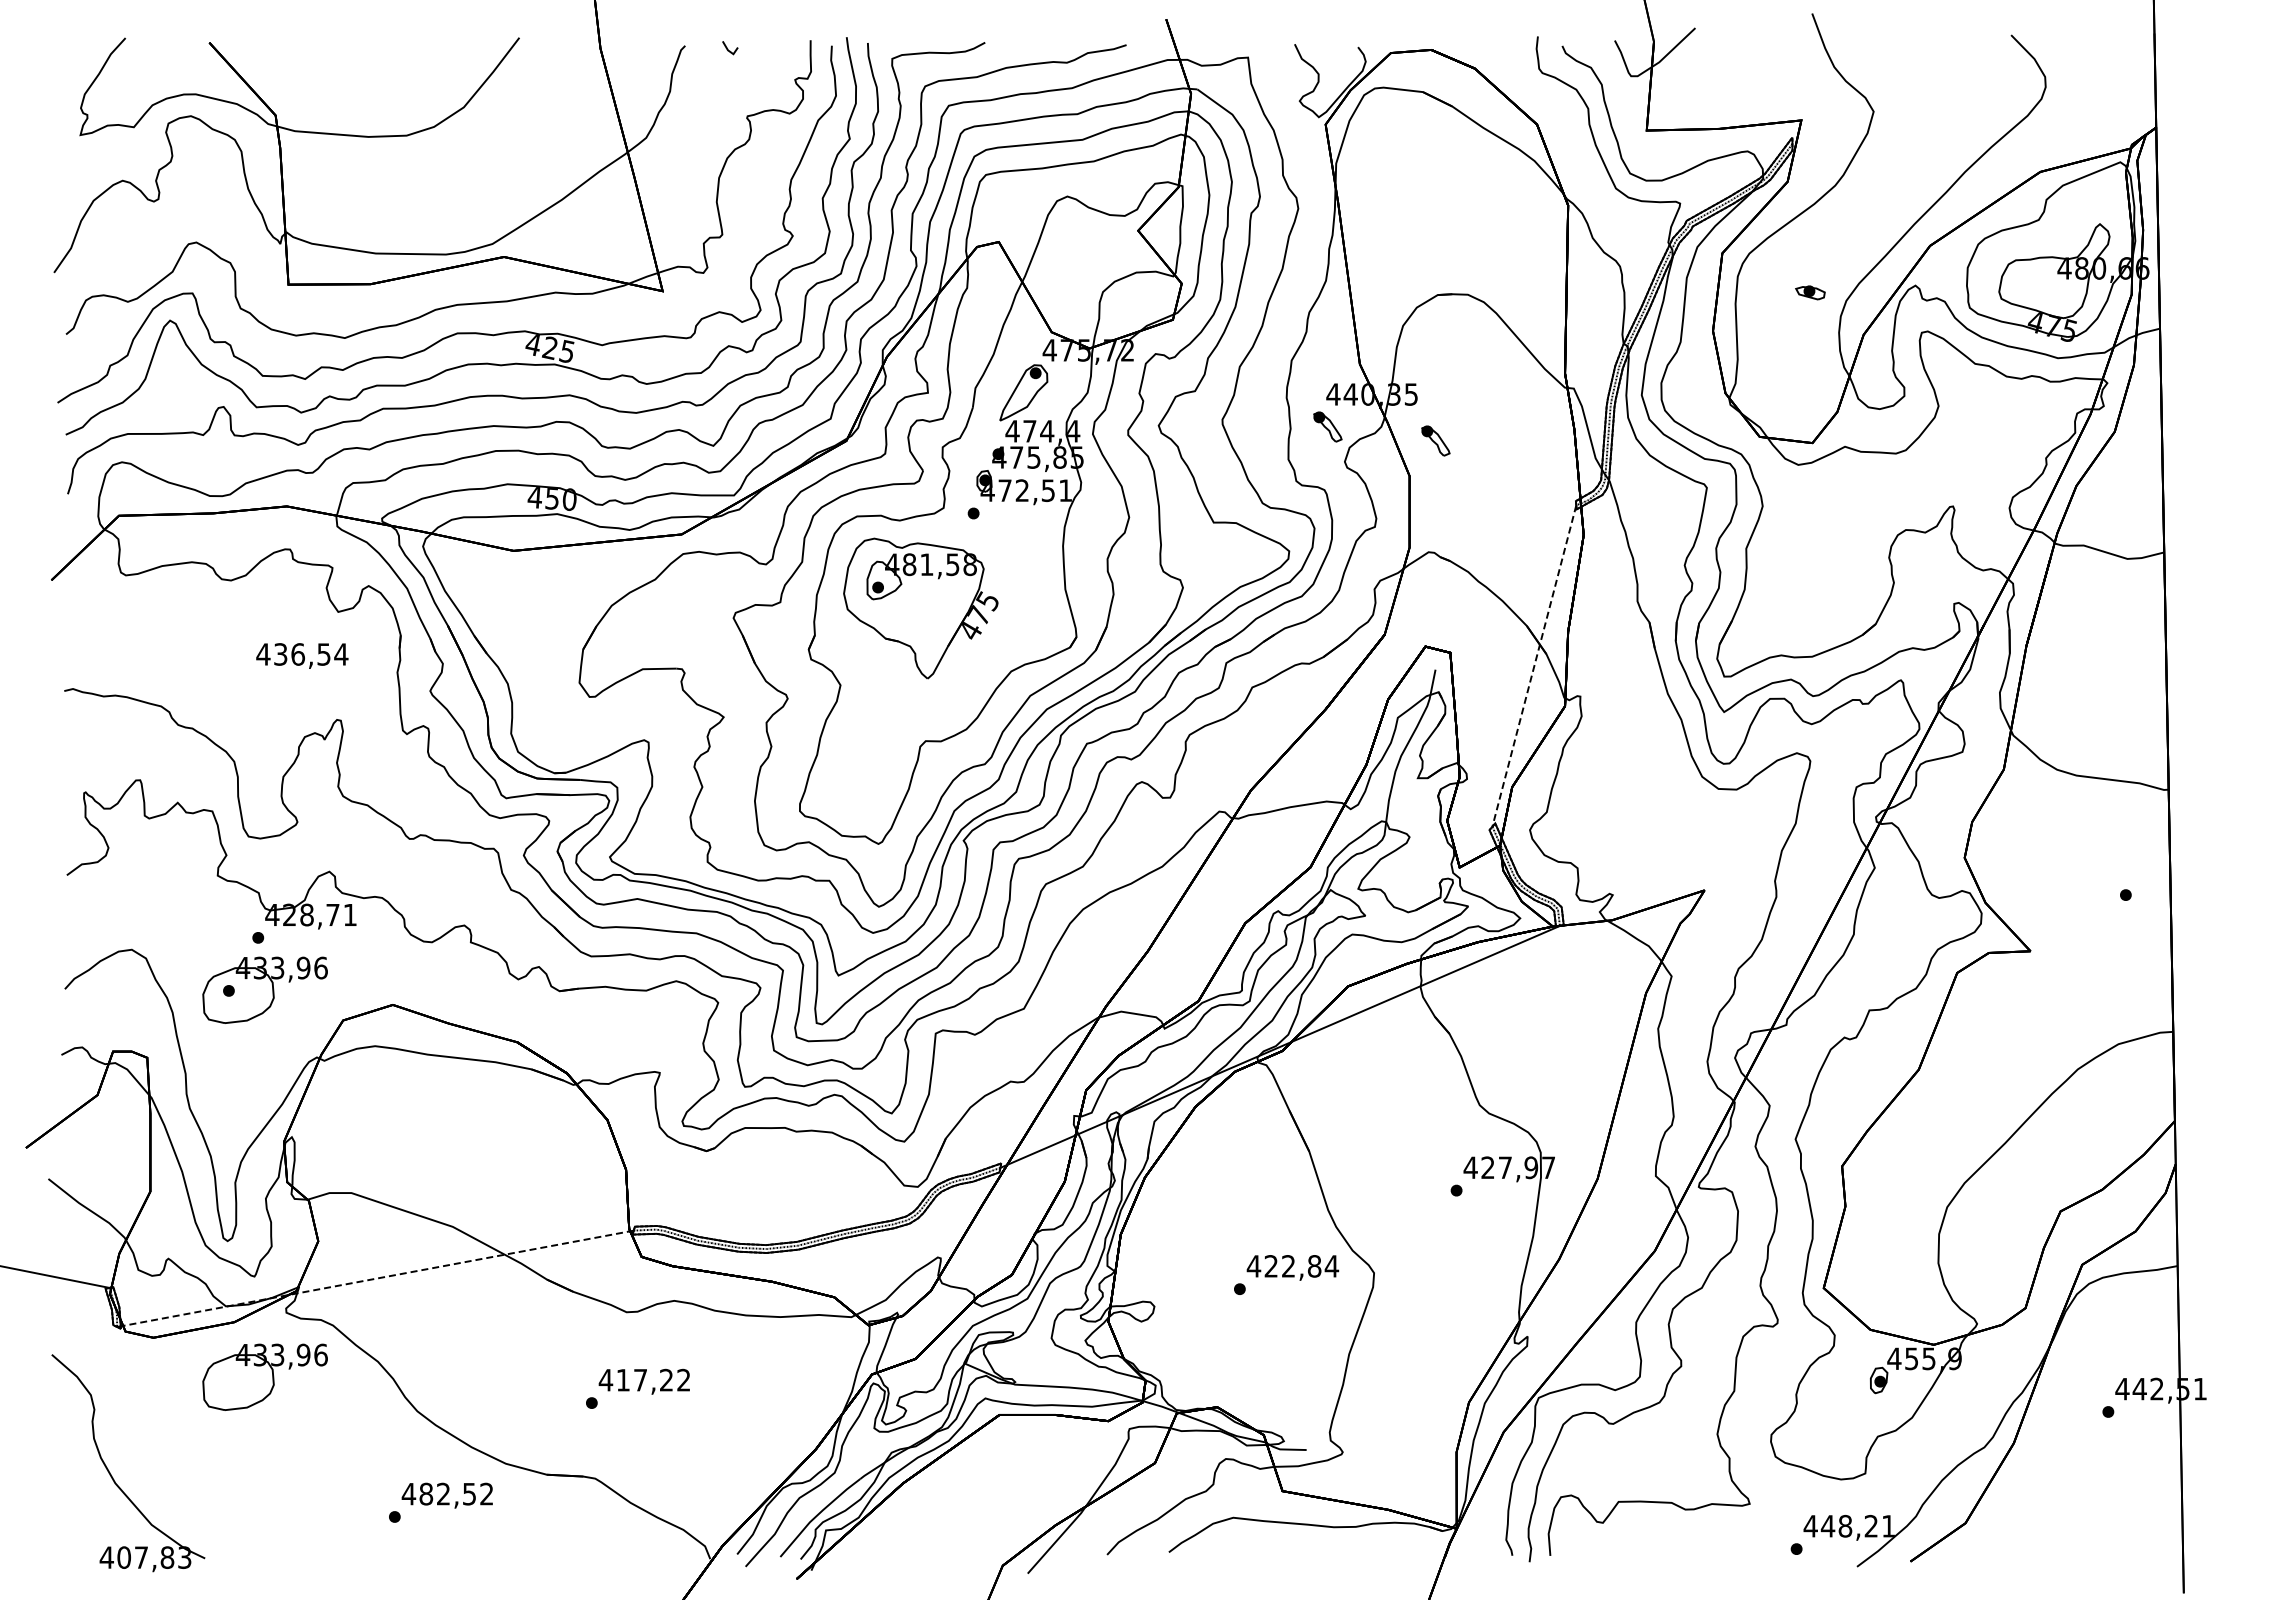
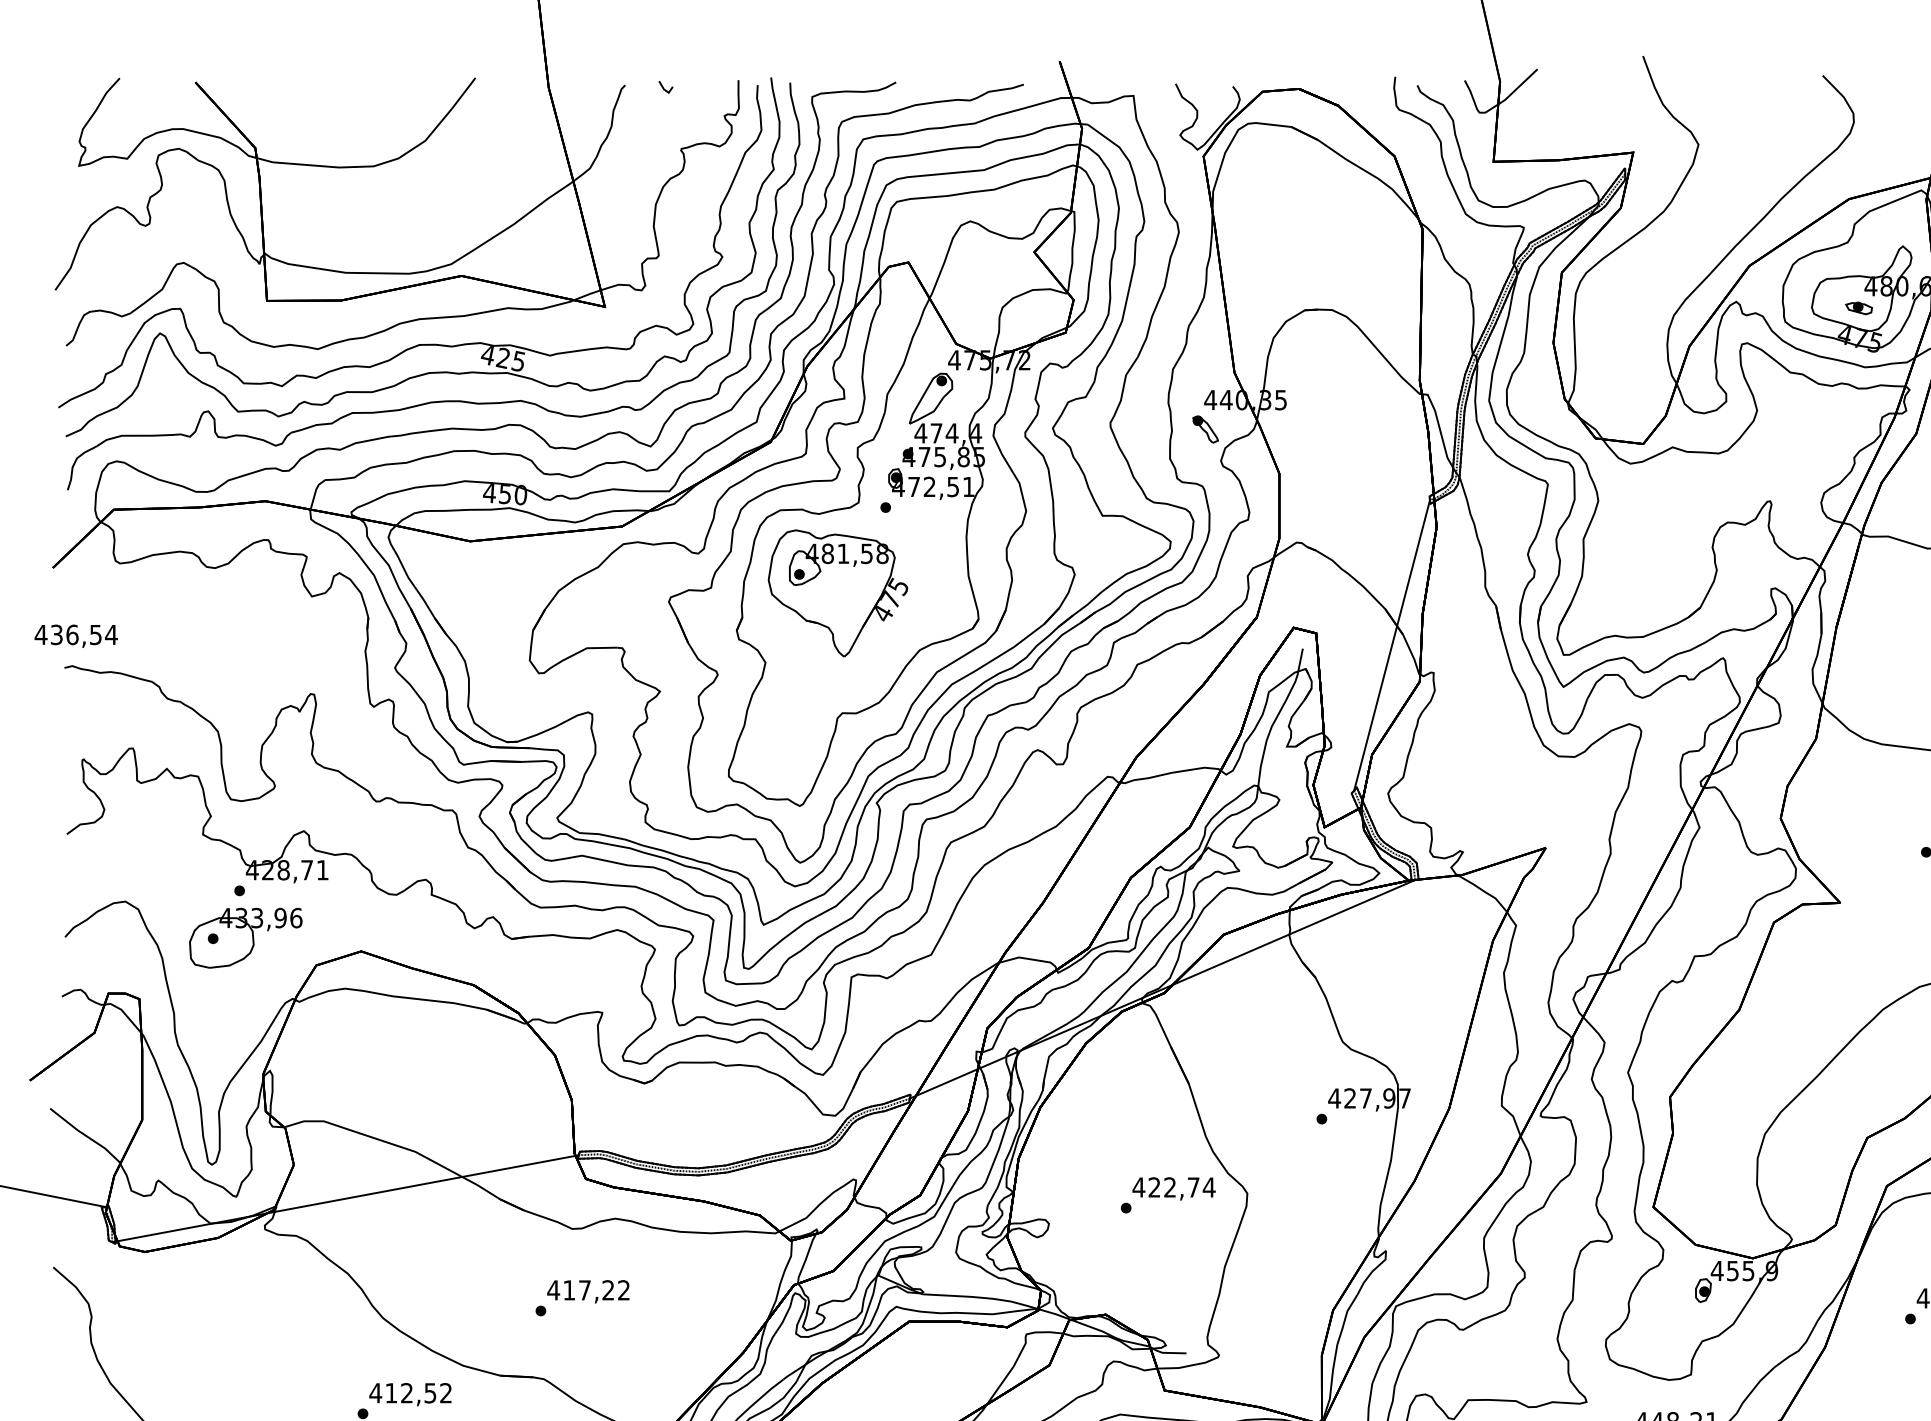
part: (1810, 292) -> (1859, 308), moved
part: (1435, 440) -> (1302, 441), removed
text: (302, 655) -> (76, 635), moved
line: (1534, 666) -> (1392, 645), dashed -> solid
text: (1314, 1266) -> (1193, 1187), 422,84 -> 422,74
line: (377, 1278) -> (347, 1198), dashed -> solid
part: (264, 1376) -> (245, 1286), removed
text: (426, 1493) -> (391, 1392), 482,52 -> 412,52

